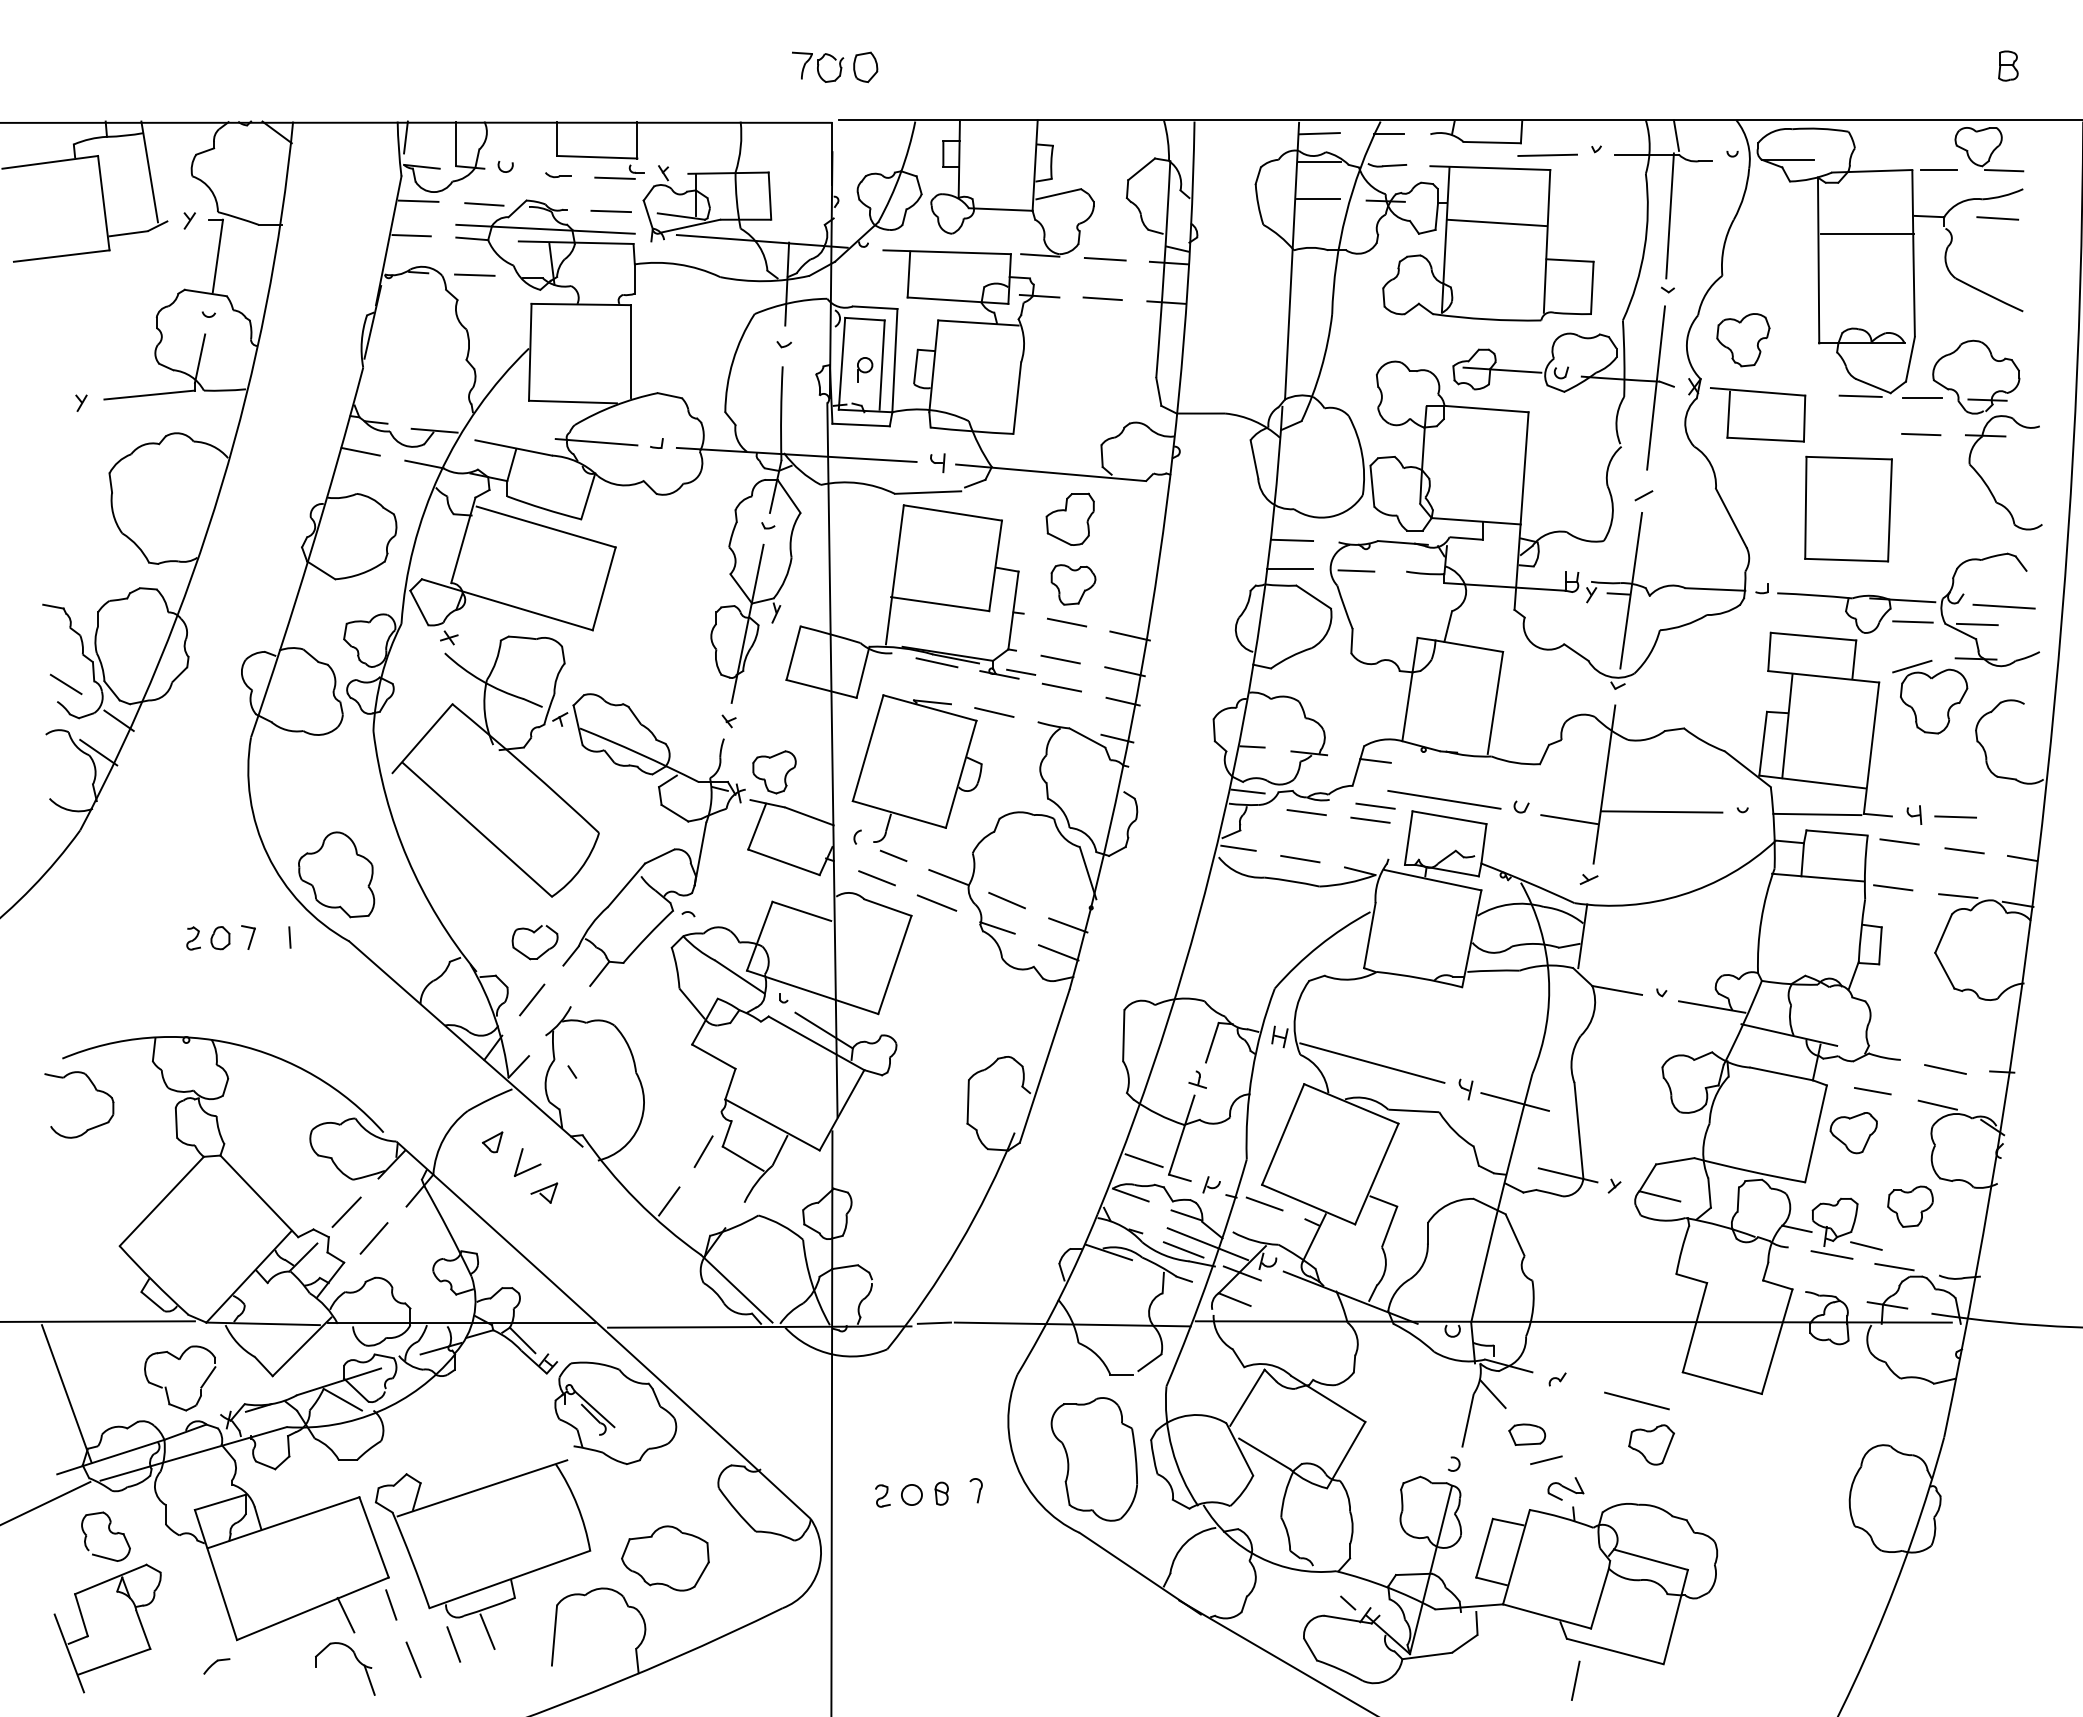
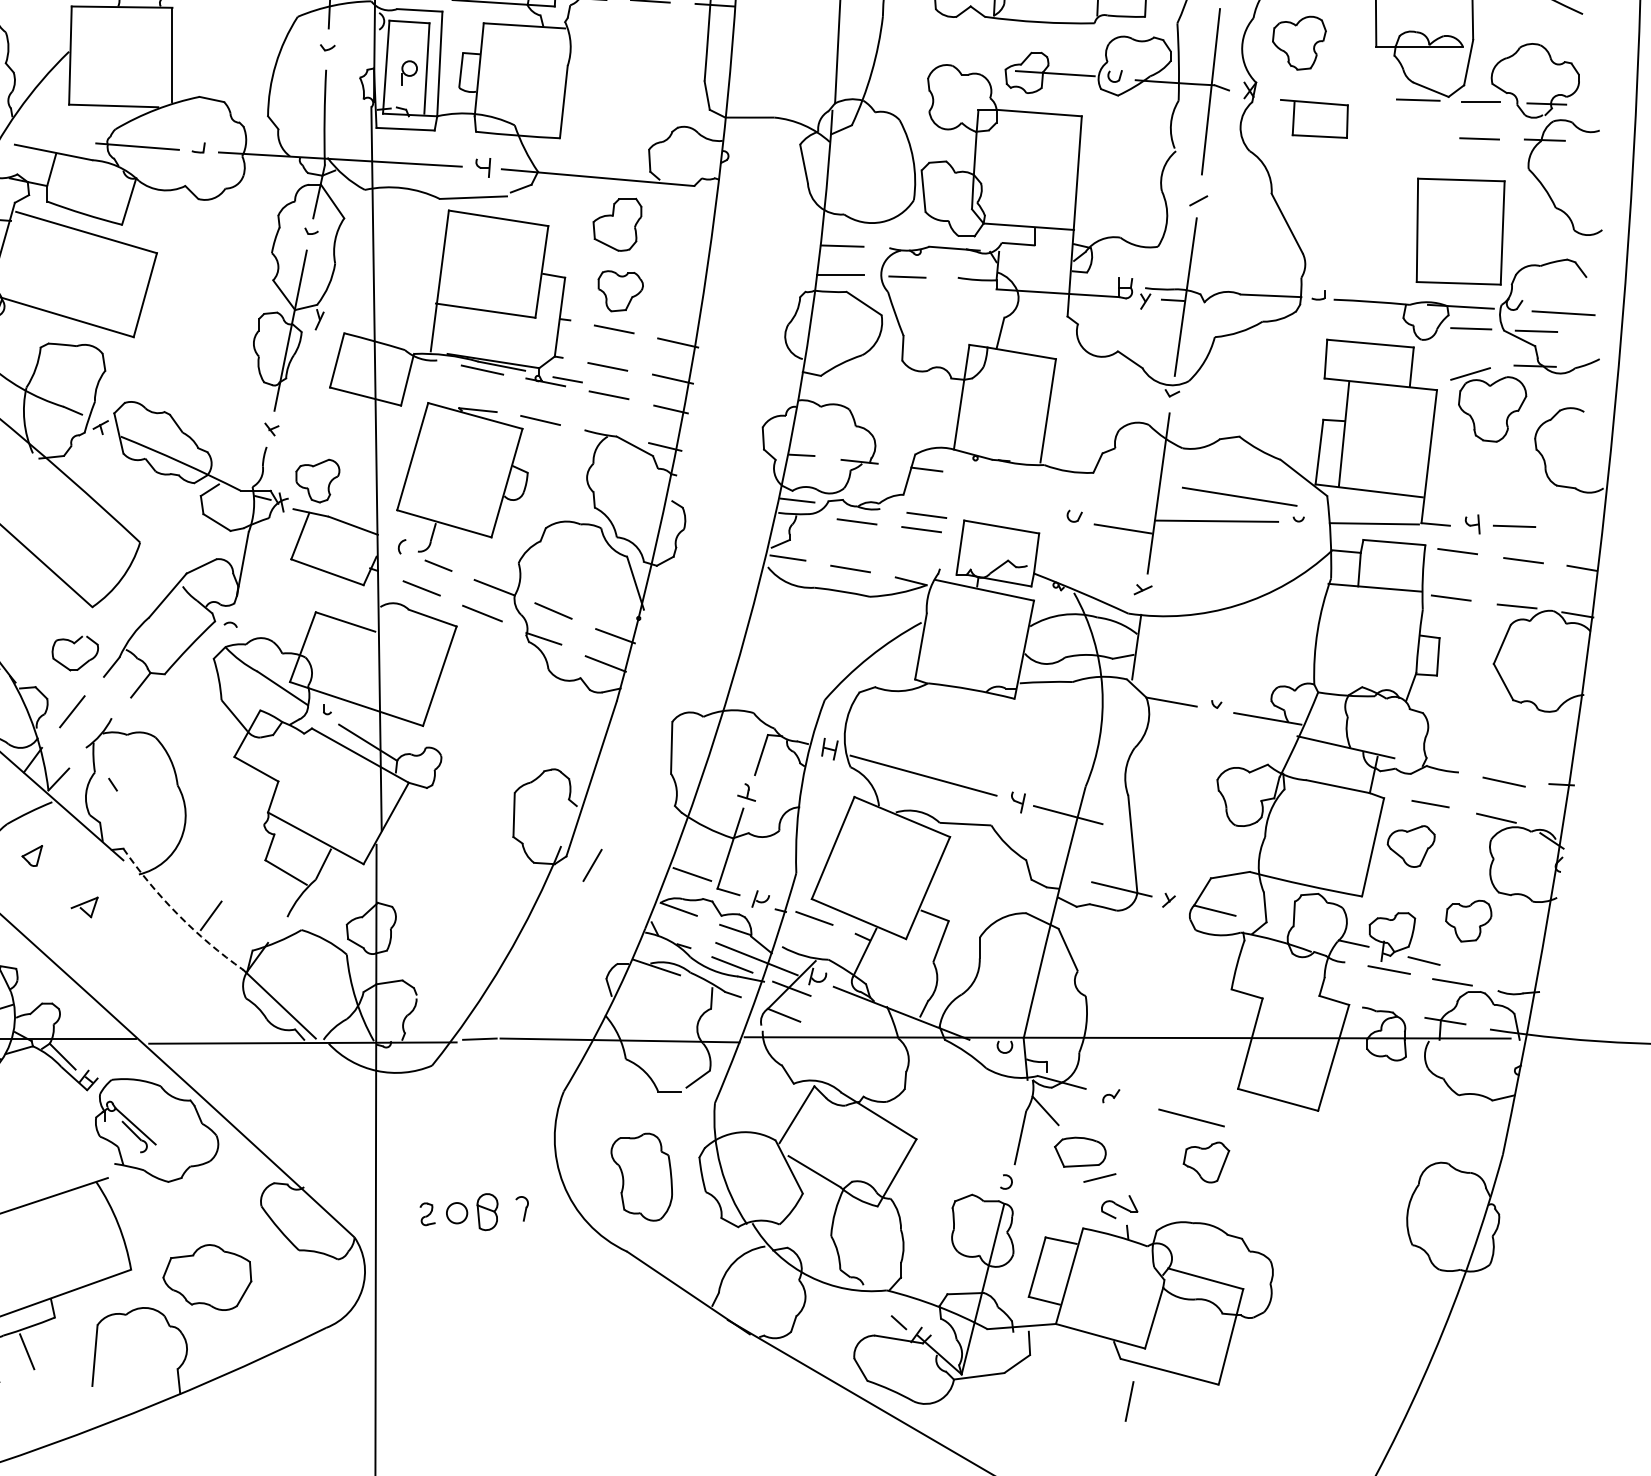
part: (1758, 414) -> (1314, 118), size x0.7
part: (1848, 508) -> (1460, 231), moved
line: (1444, 799) -> (1239, 496), moved
line: (703, 1151) -> (592, 865), moved
part: (528, 1168) -> (68, 882), removed
arc: (636, 1200) -> (178, 914), solid -> dashed
part: (1527, 1434) -> (1080, 1151), size x1.4
part: (1093, 1459) -> (641, 1177), size x0.7
part: (941, 1493) -> (487, 1211), size x1.6

